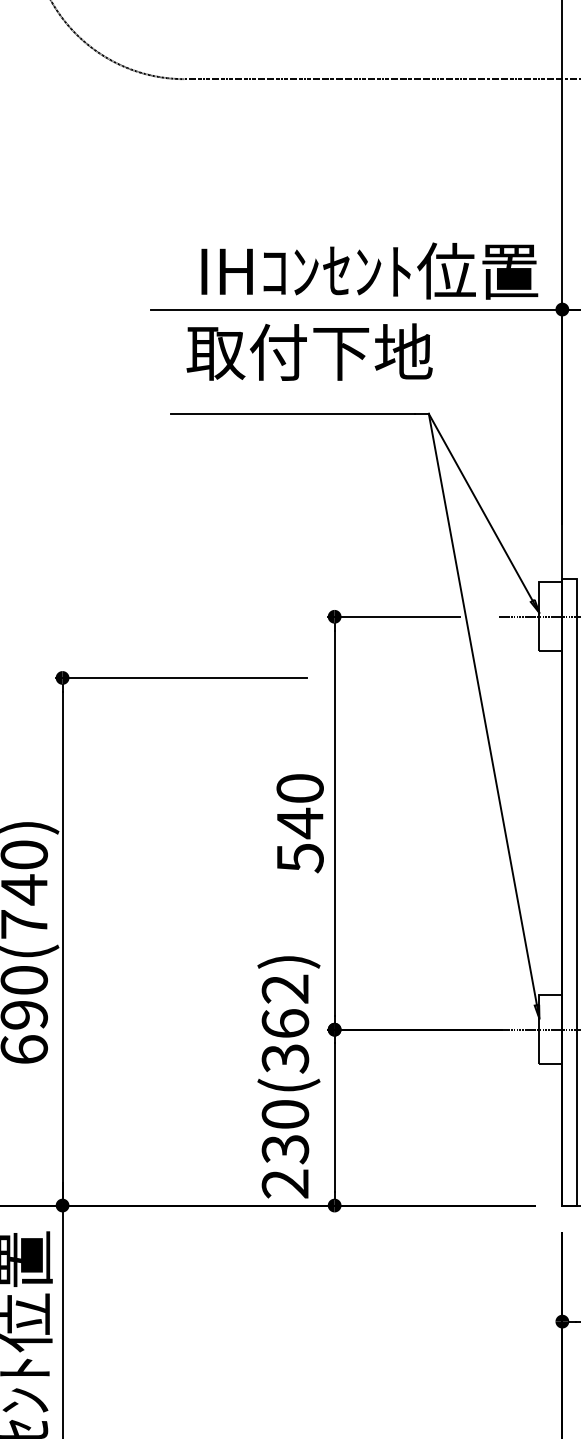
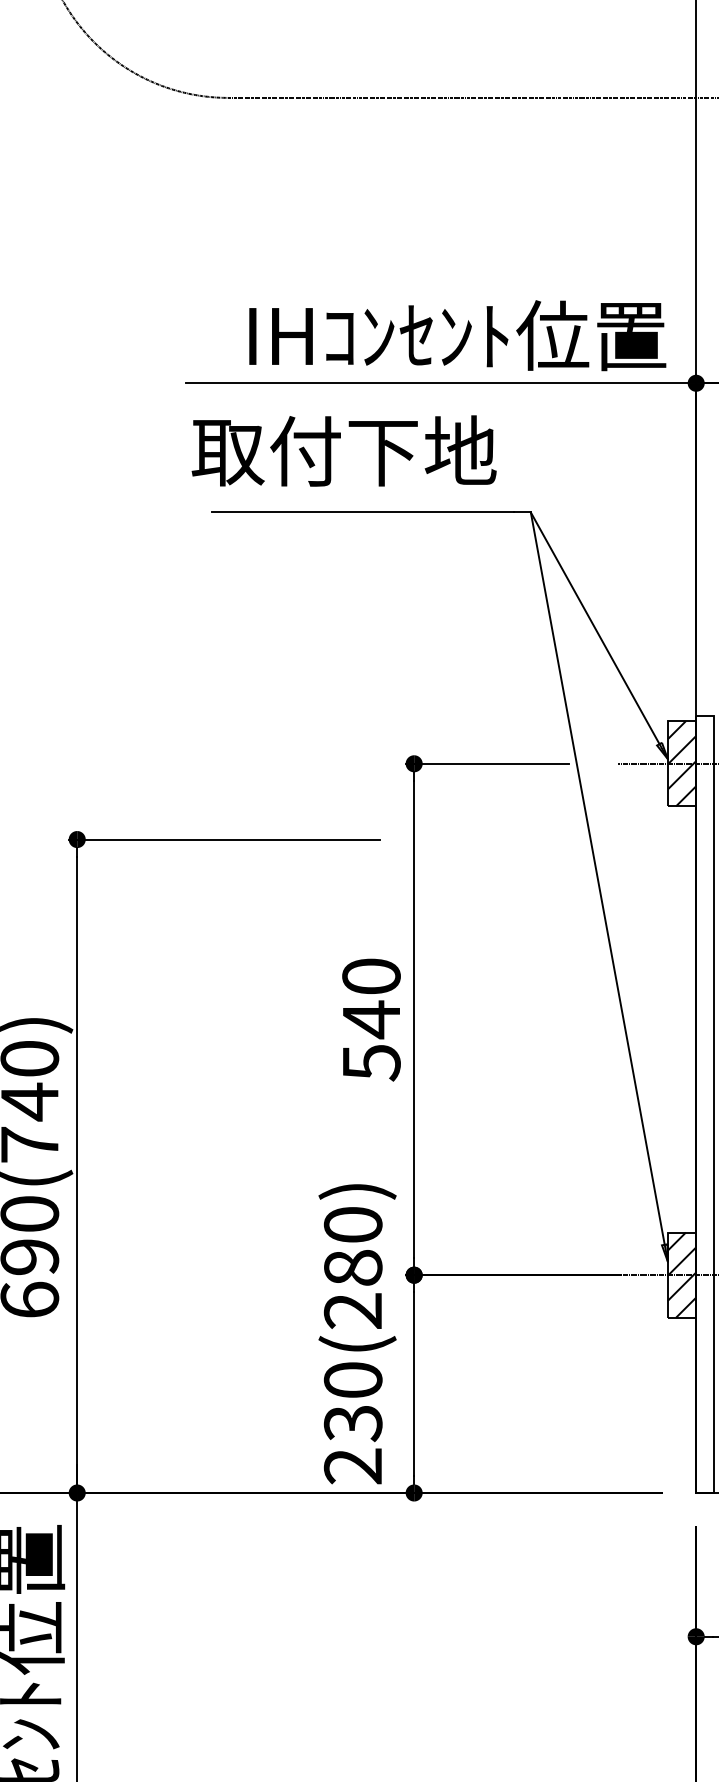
text: (309, 351) -> (343, 450), moved
hatch: (550, 616) -> (681, 763), added
text: (284, 1024) -> (352, 1268), 230(362) -> 230(280)
hatch: (550, 1029) -> (681, 1274), added

